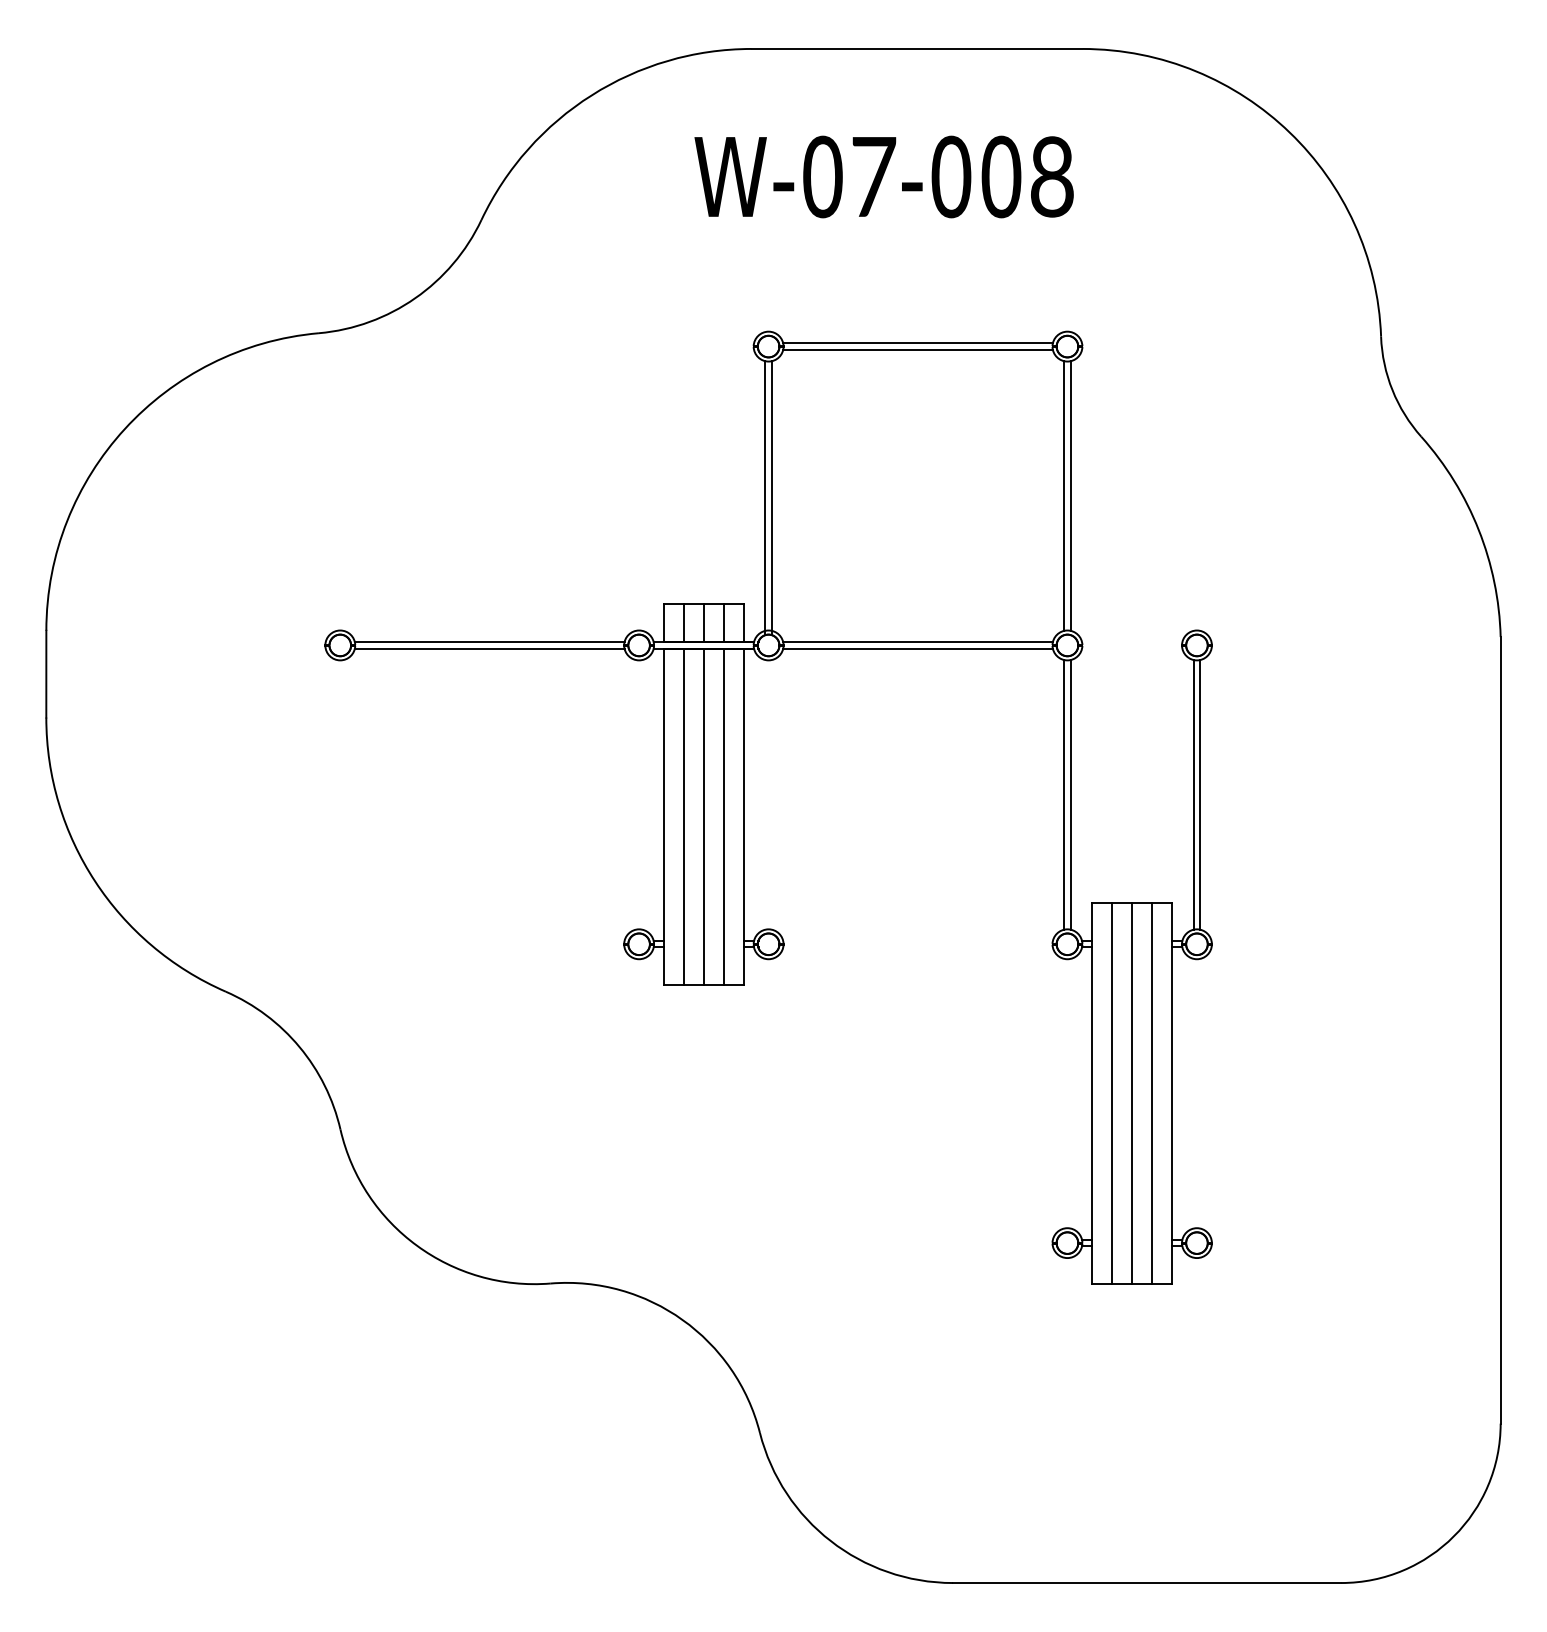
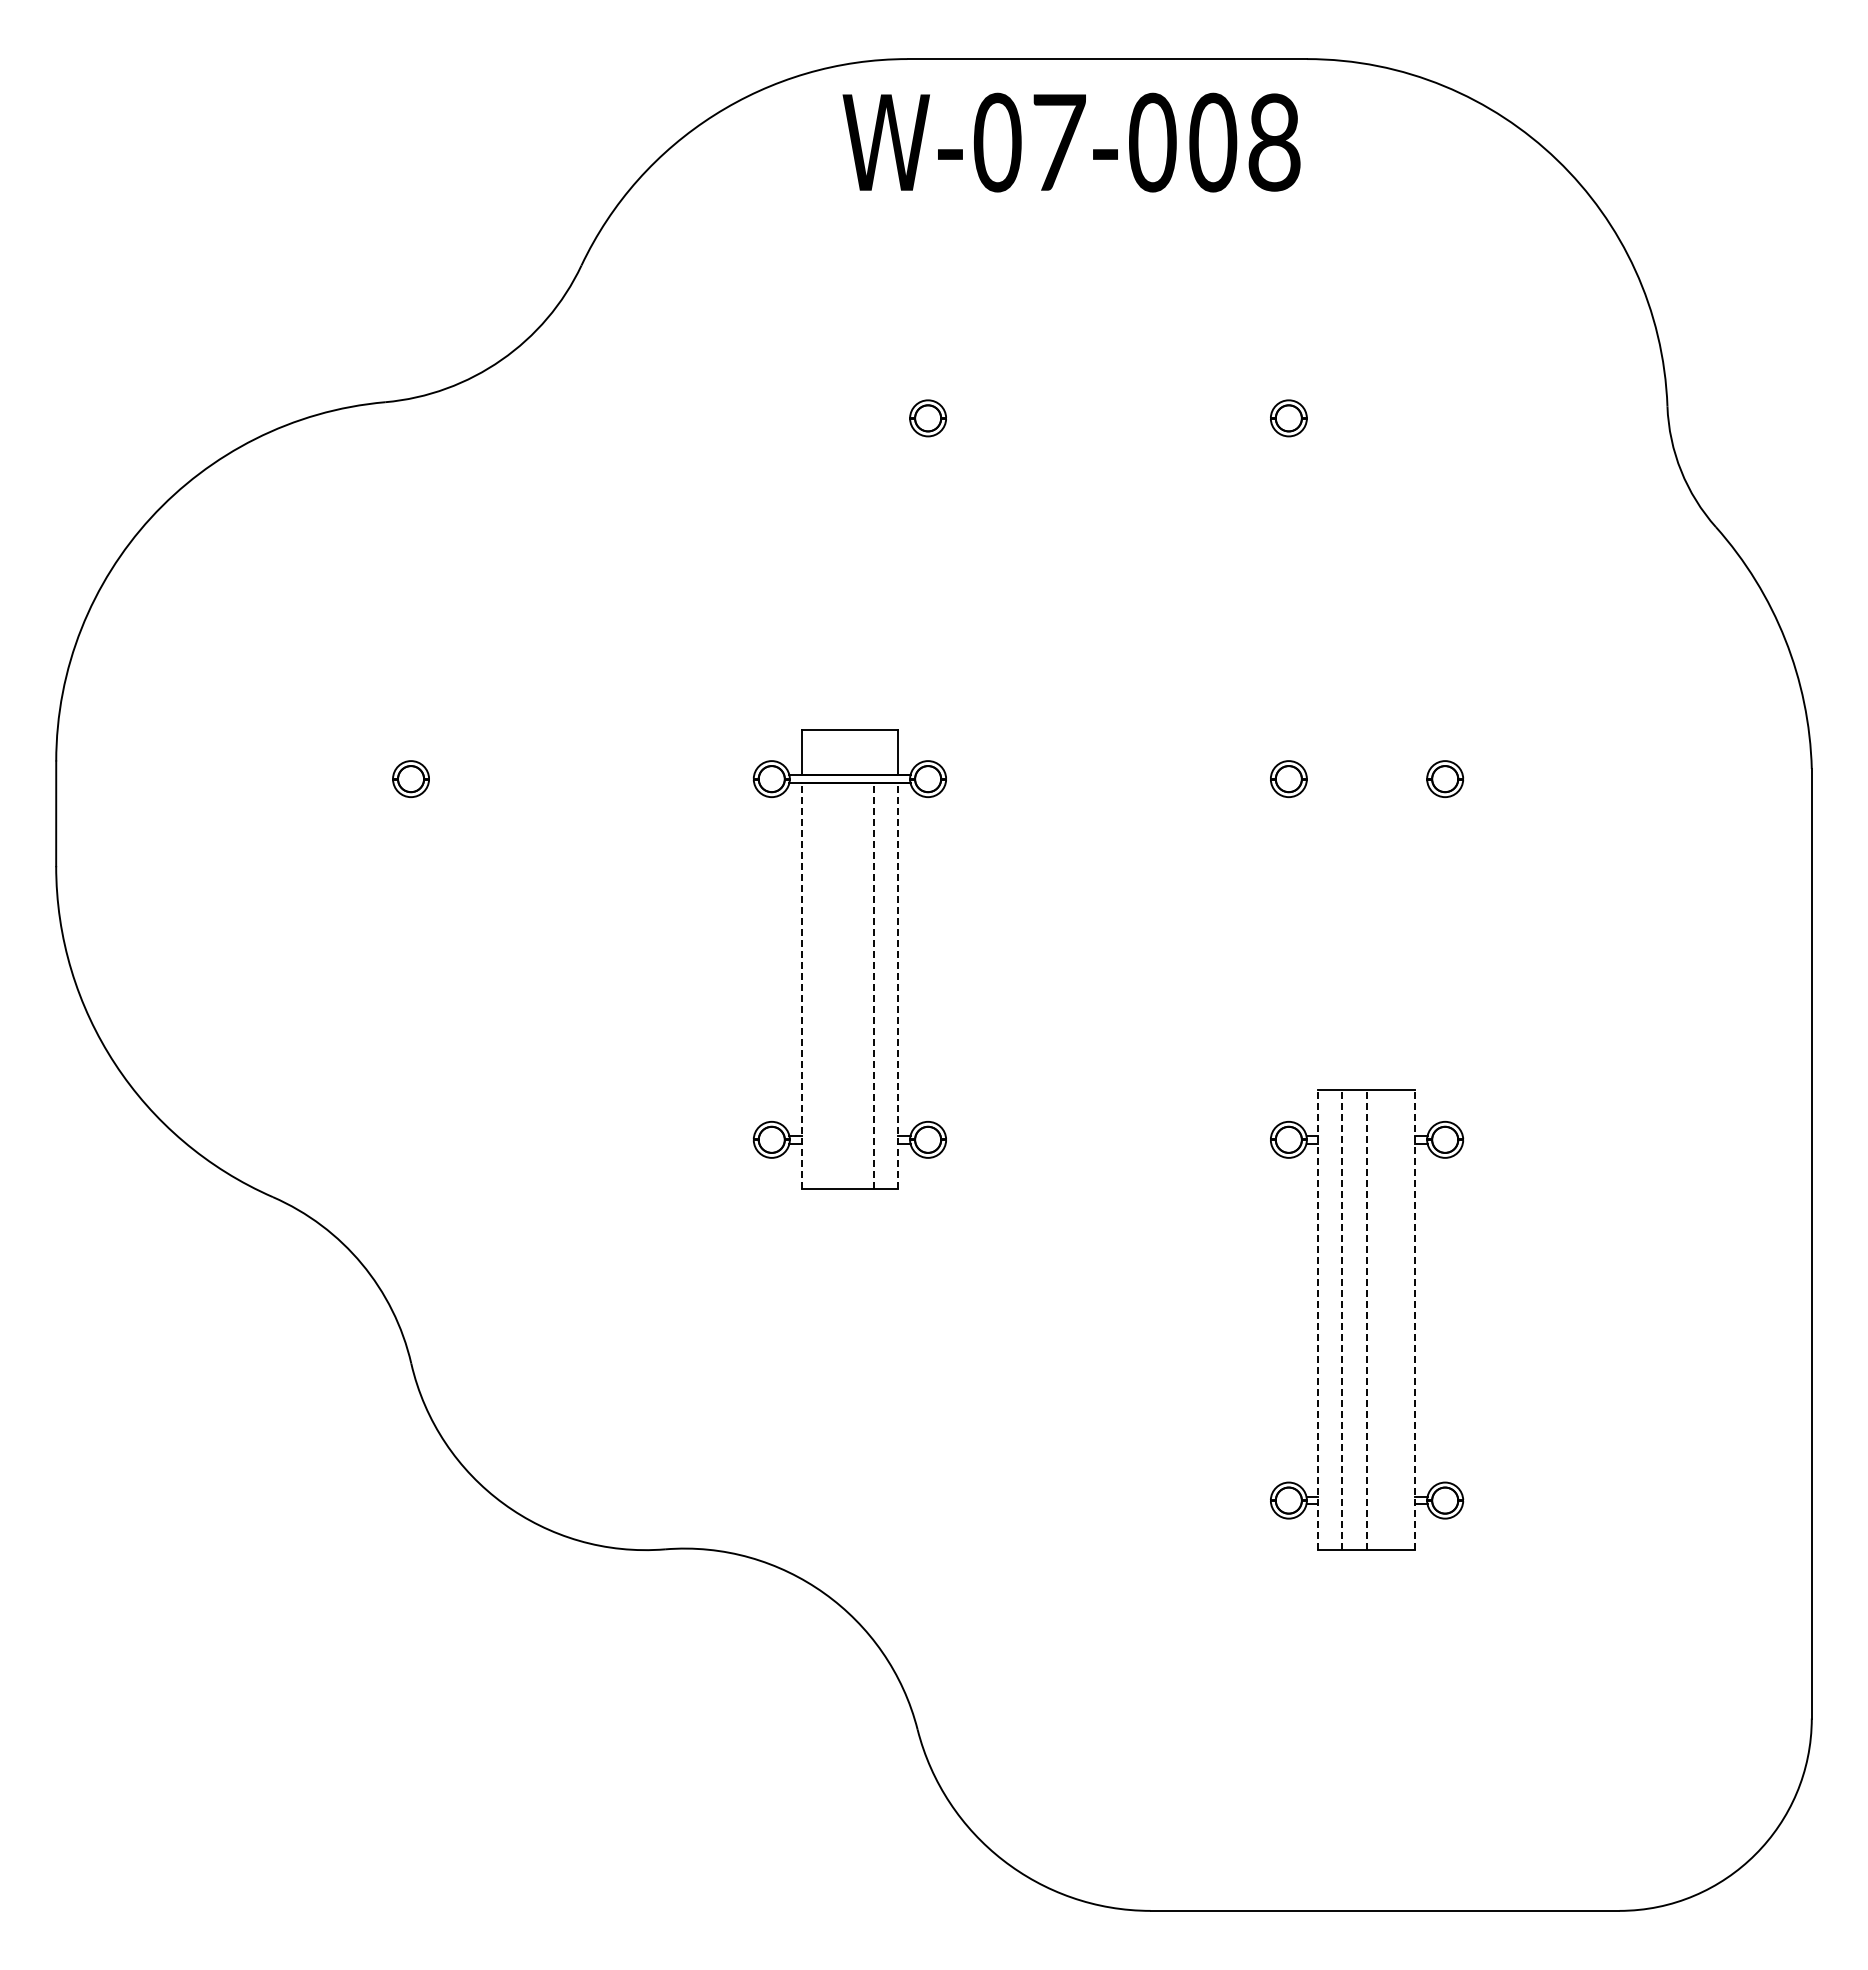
text: (884, 176) -> (1071, 142), moved
line: (918, 343) -> (1108, 414), removed
line: (918, 350) -> (1108, 422), removed
line: (1064, 495) -> (1285, 598), removed
line: (1070, 495) -> (1292, 598), removed
line: (765, 497) -> (924, 600), removed
line: (771, 497) -> (931, 600), removed
line: (683, 623) -> (825, 752), removed
line: (703, 623) -> (849, 752), removed
line: (724, 623) -> (874, 752), removed
line: (489, 642) -> (591, 775), removed
line: (918, 642) -> (1108, 775), removed
line: (489, 648) -> (591, 782), removed
line: (918, 648) -> (1108, 782), removed
line: (1064, 794) -> (1285, 959), removed
line: (1070, 794) -> (1292, 959), removed
line: (1193, 794) -> (1441, 959), removed
line: (1200, 794) -> (1449, 959), removed
line: (663, 816) -> (801, 985), solid -> dashed
line: (683, 816) -> (825, 985), removed
line: (703, 816) -> (849, 985), removed
line: (724, 816) -> (874, 985), solid -> dashed
line: (744, 816) -> (898, 985), solid -> dashed
line: (1092, 1093) -> (1318, 1320), solid -> dashed
line: (1111, 1093) -> (1342, 1320), solid -> dashed
line: (1131, 1093) -> (1366, 1320), solid -> dashed
line: (1151, 1093) -> (1390, 1320), removed
line: (1171, 1093) -> (1414, 1320), solid -> dashed

